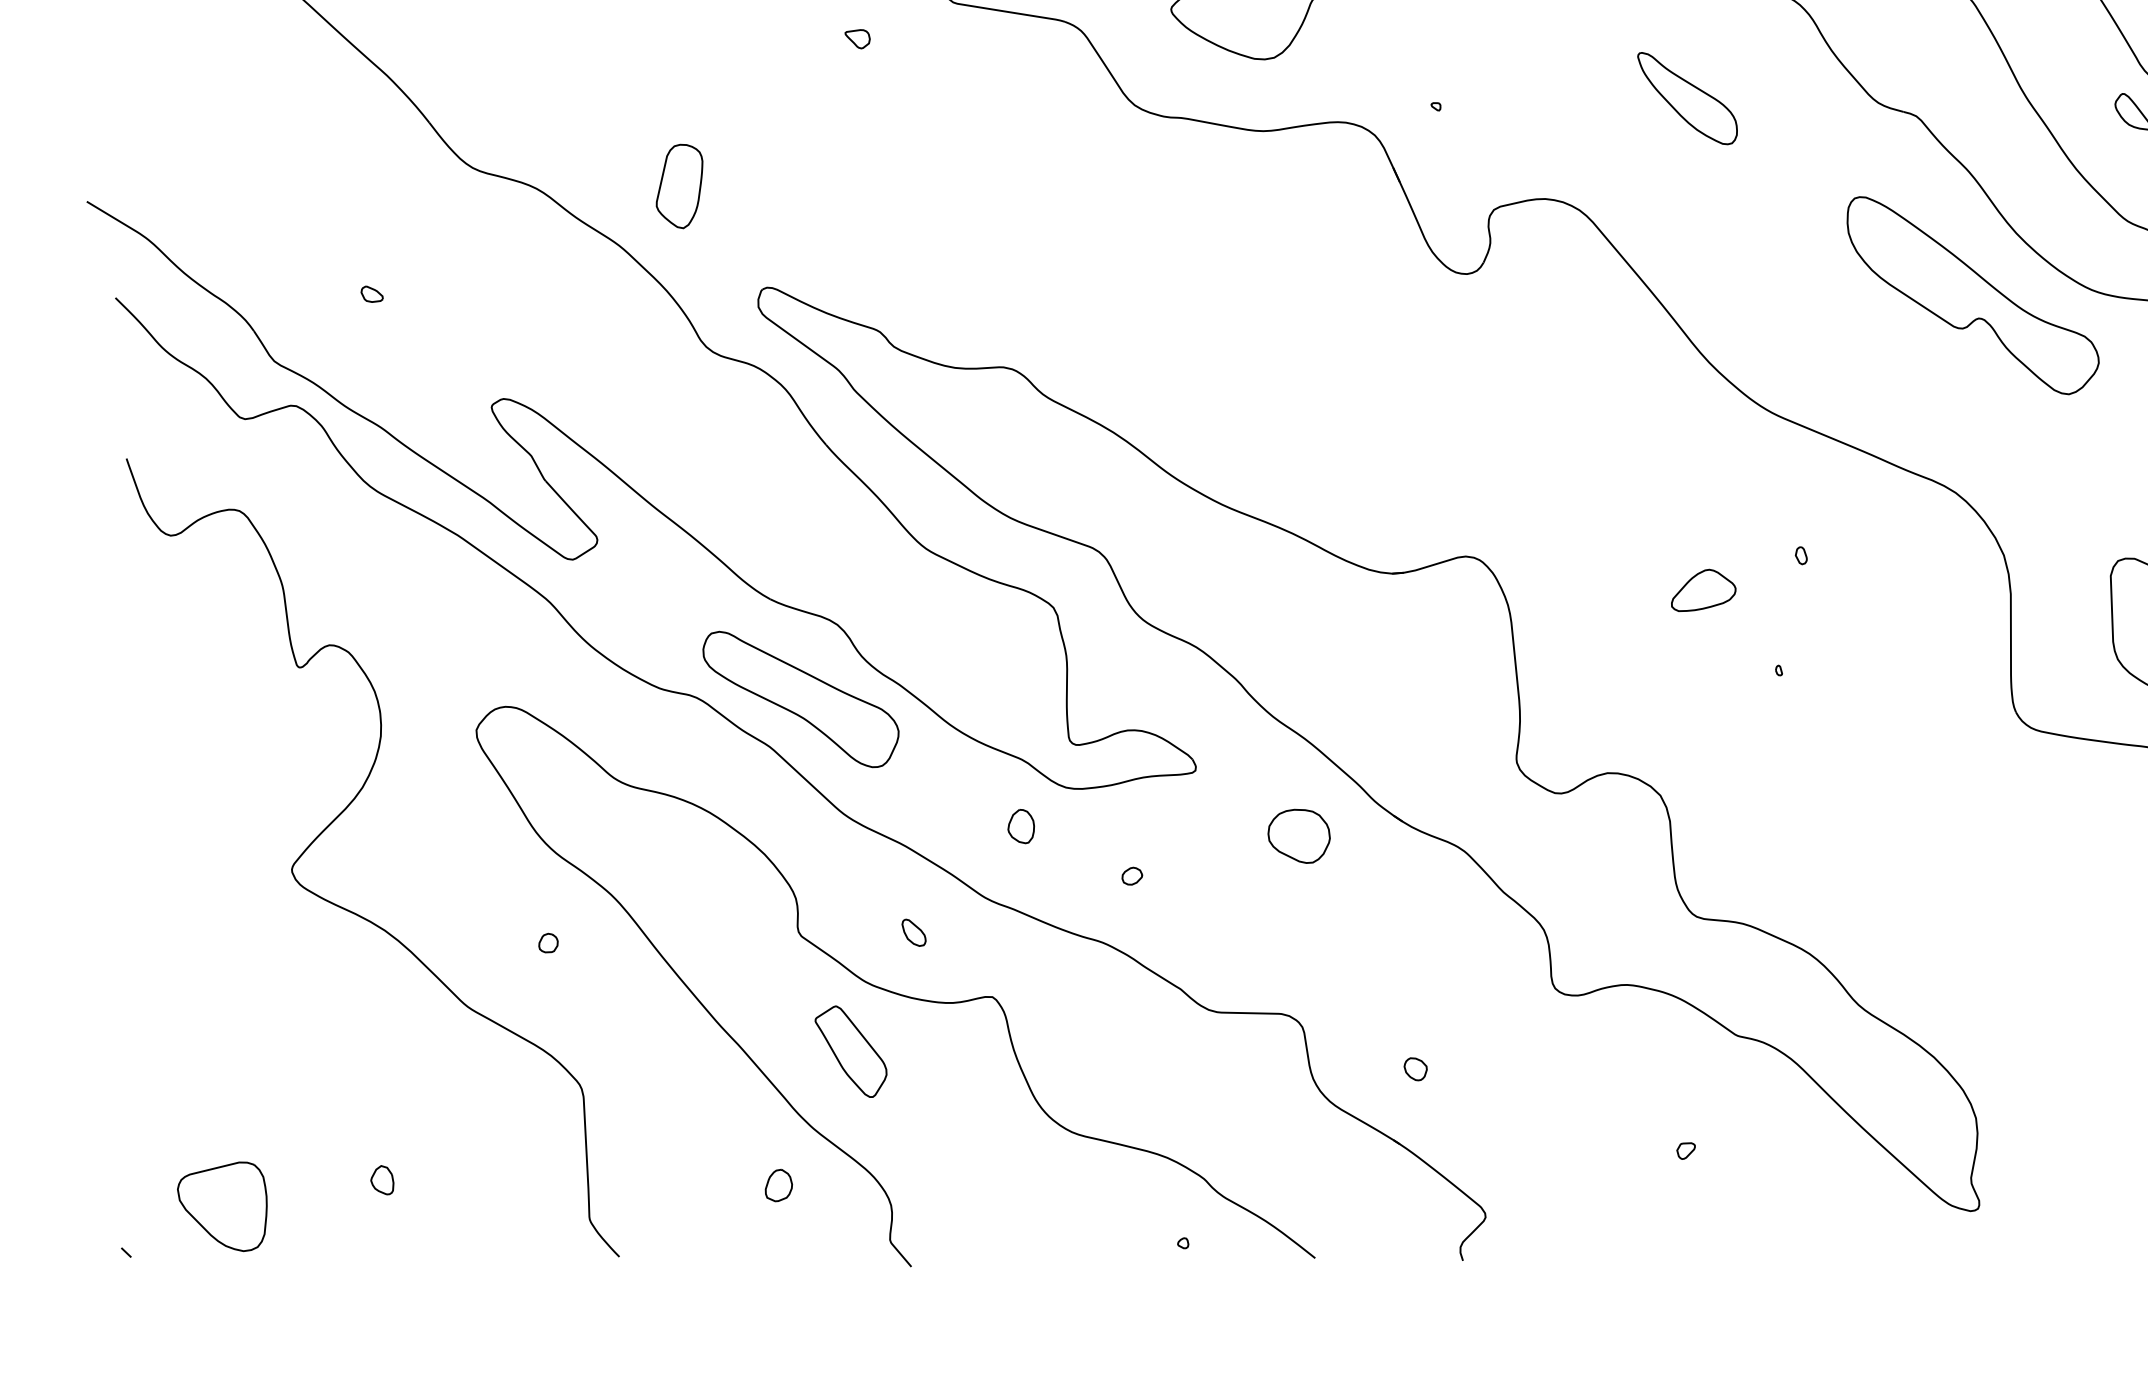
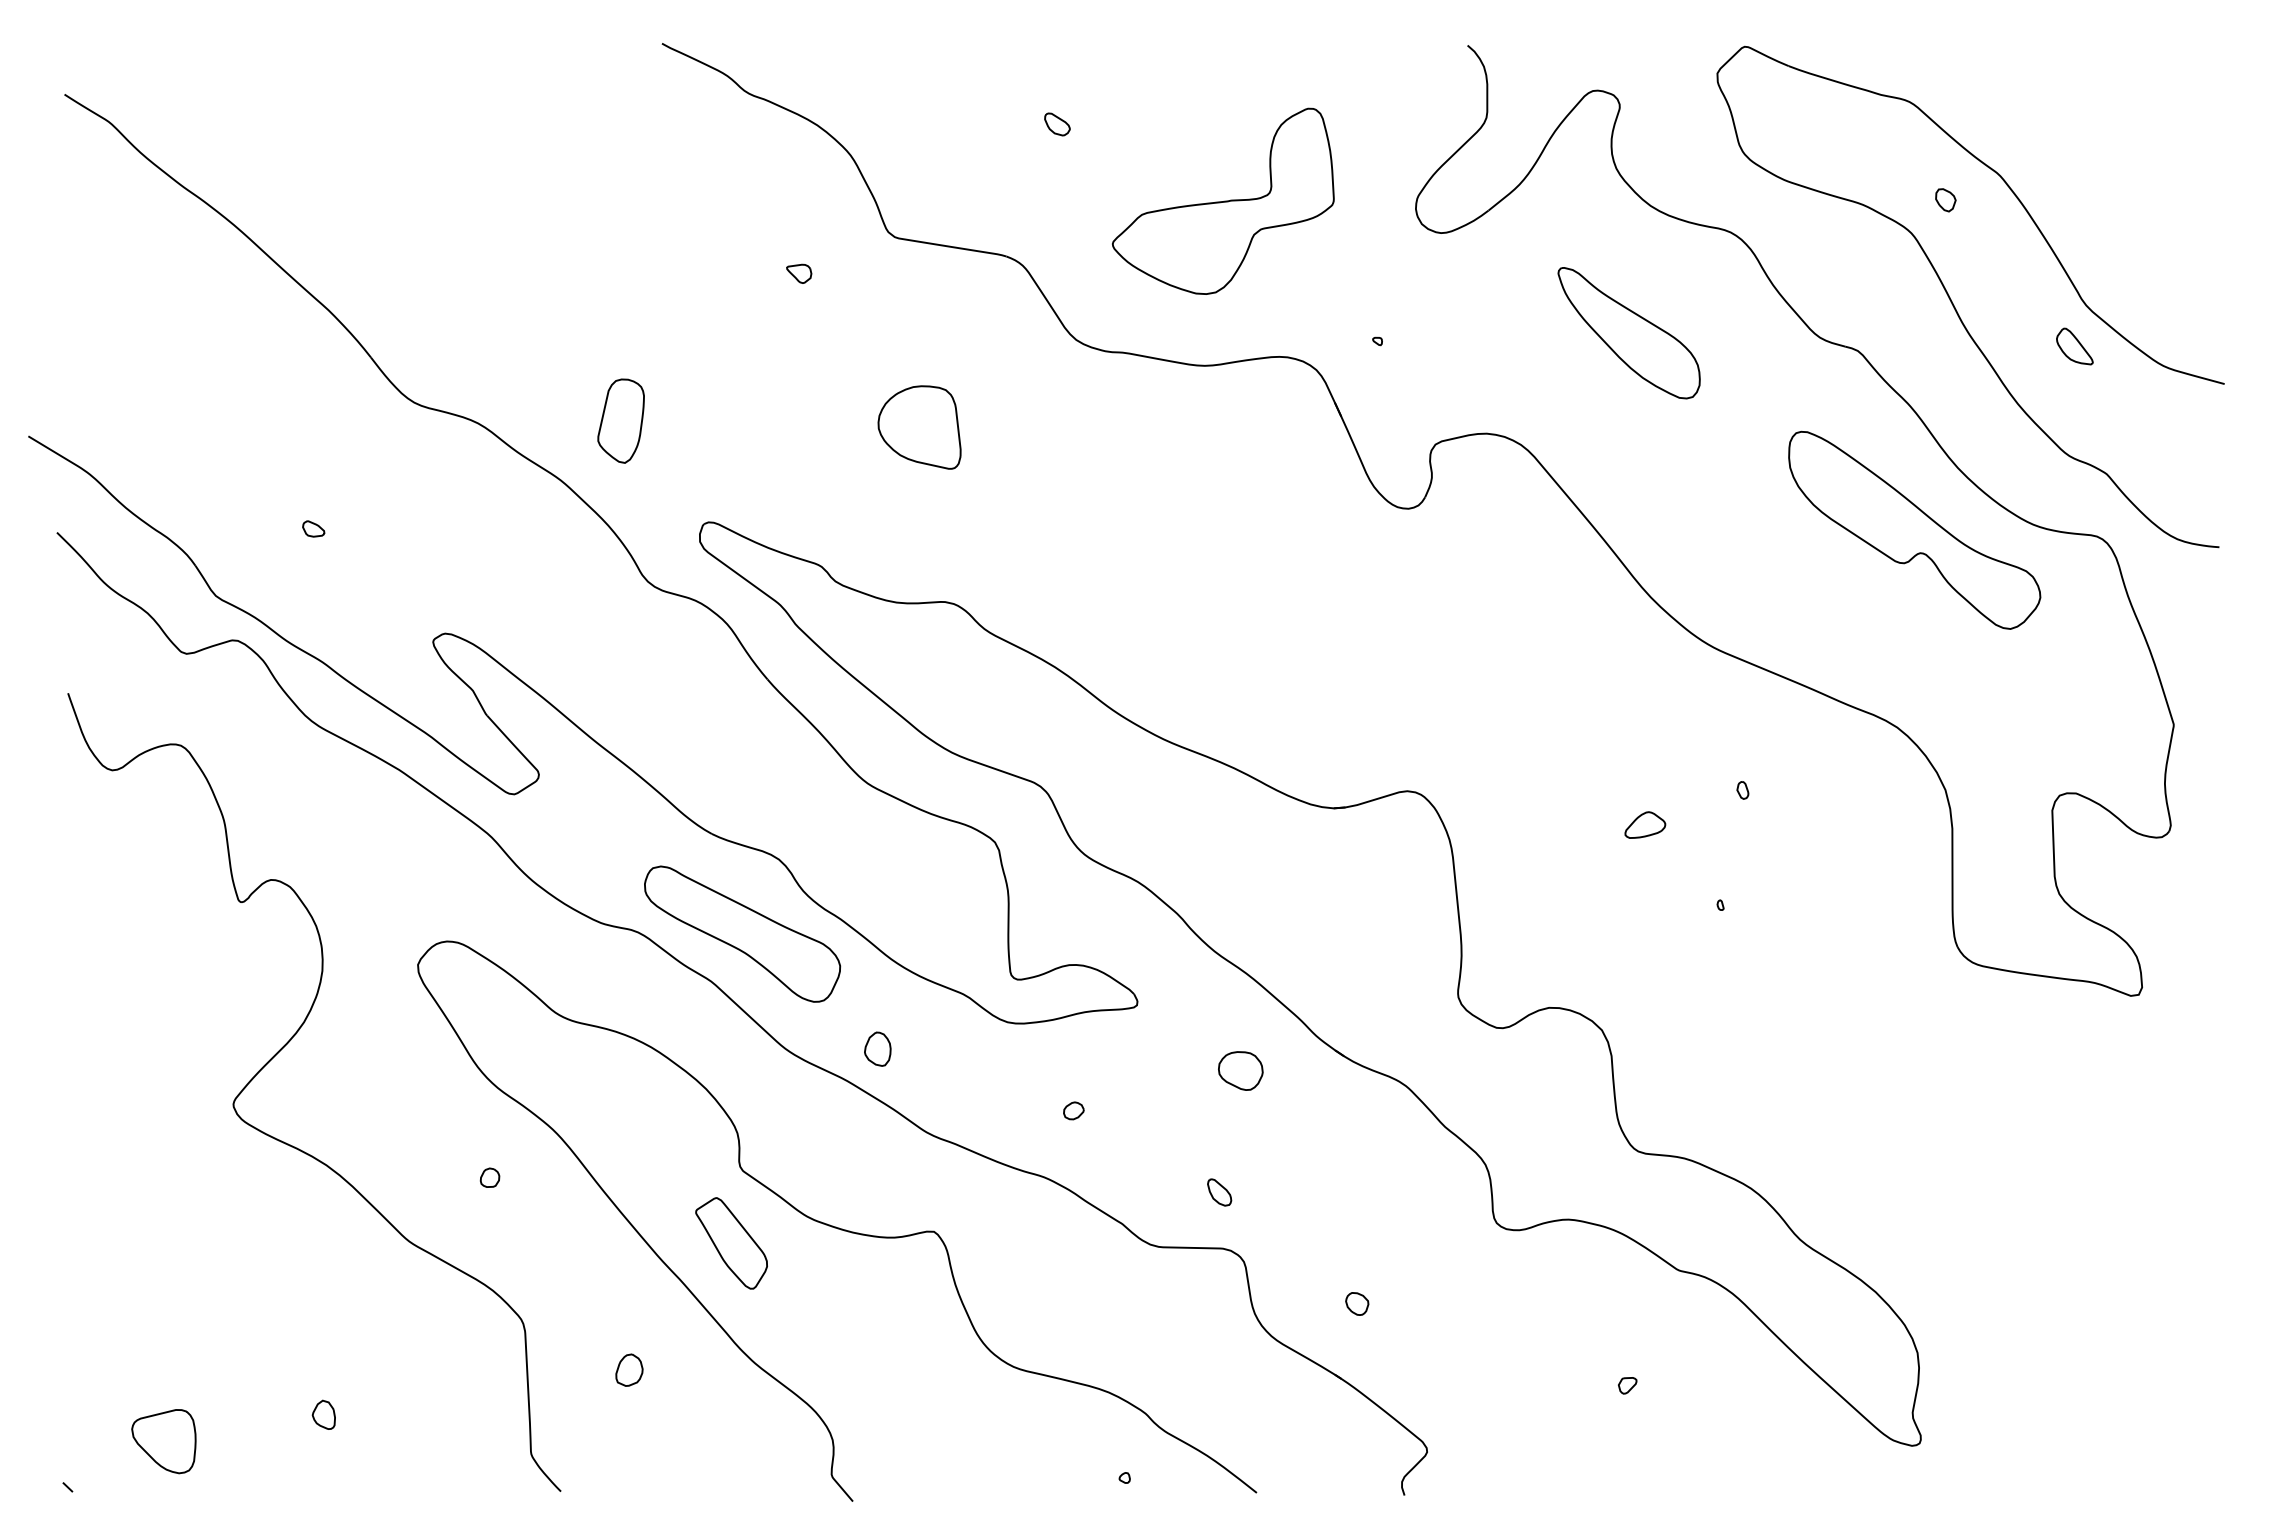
part: (1686, 98) -> (1628, 333), size x1.43
part: (977, 192) -> (919, 427), added
part: (1703, 589) -> (1645, 824), size x0.62
part: (1020, 825) -> (877, 1048), moved
part: (1298, 835) -> (1240, 1070), size x0.71
part: (913, 932) -> (1219, 1192), moved
part: (850, 1051) -> (731, 1243), moved
part: (778, 1184) -> (629, 1369), moved
part: (221, 1206) -> (163, 1441), size x0.71

